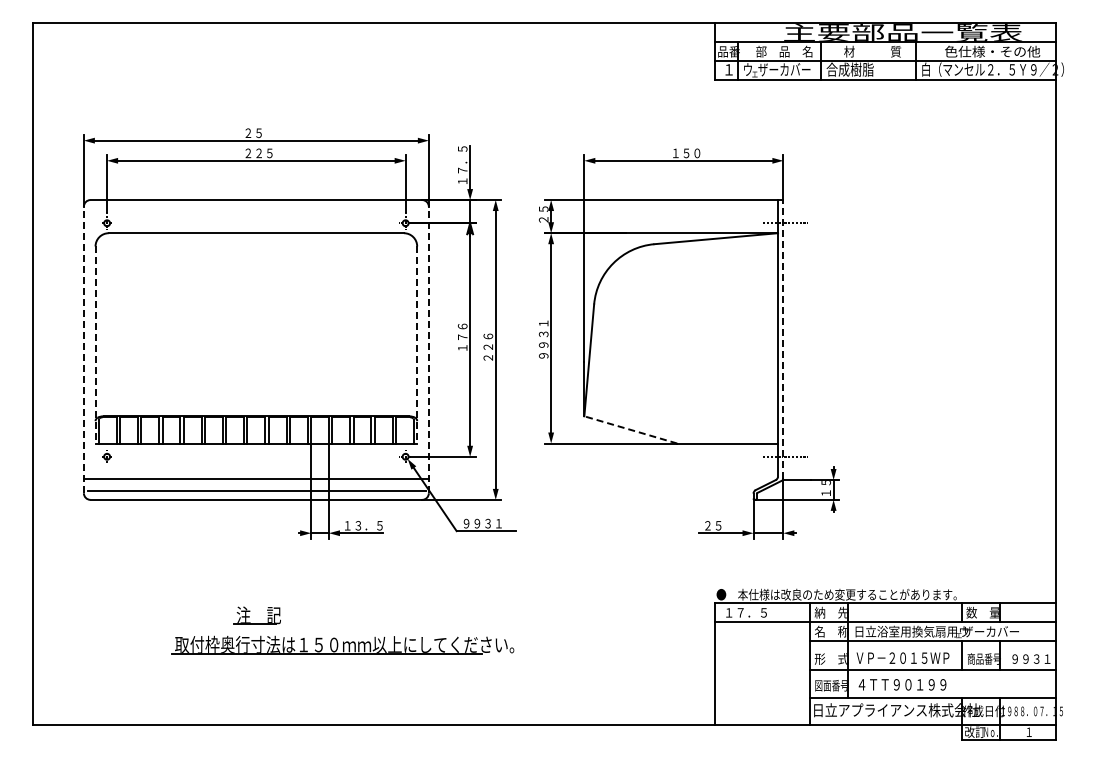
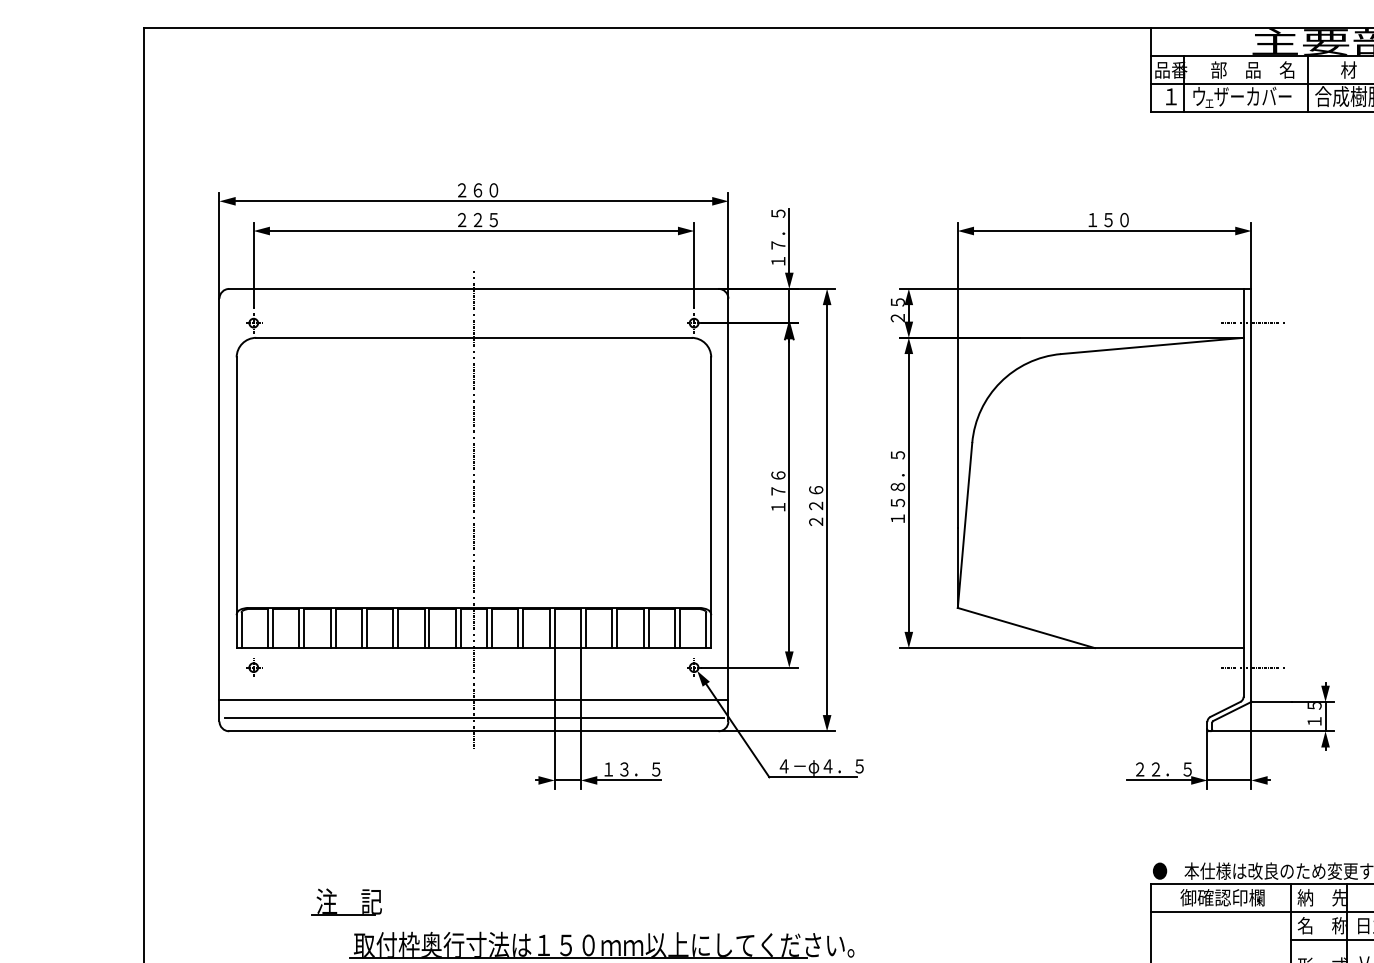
text: (264, 133) -> (485, 190), ２５ -> ２６０
text: (543, 334) -> (897, 487), ９９３１ -> １５８．５
line: (783, 339) -> (1251, 494), dashed -> solid
line: (95, 344) -> (236, 502), dashed -> solid
line: (417, 344) -> (711, 502), dashed -> solid
line: (83, 349) -> (218, 509), dashed -> solid
line: (256, 349) -> (474, 509), added
line: (428, 349) -> (727, 509), dashed -> solid
line: (630, 429) -> (1025, 627), dashed -> solid
text: (491, 523) -> (820, 766), ９９３１ -> ４－φ４．５
text: (728, 525) -> (1170, 769), ２５ -> ２２．５
text: (759, 612) -> (1216, 897), １７．５ -> 御確認印欄
part: (249, 616) -> (335, 903), moved

